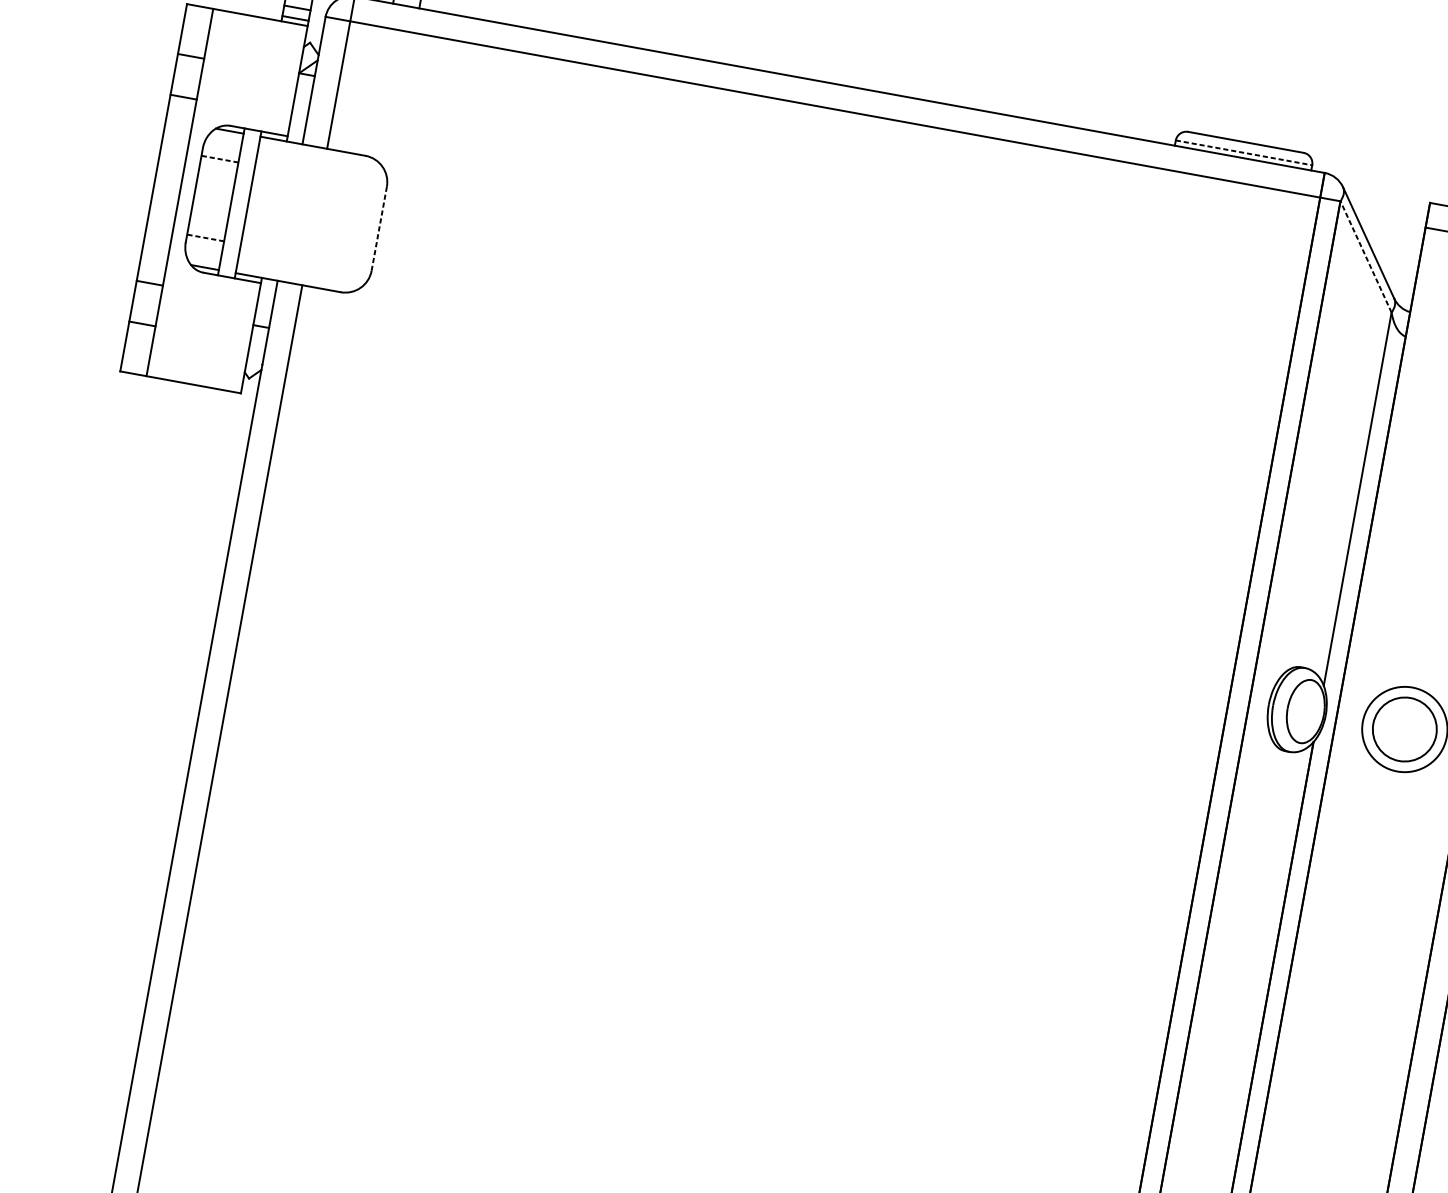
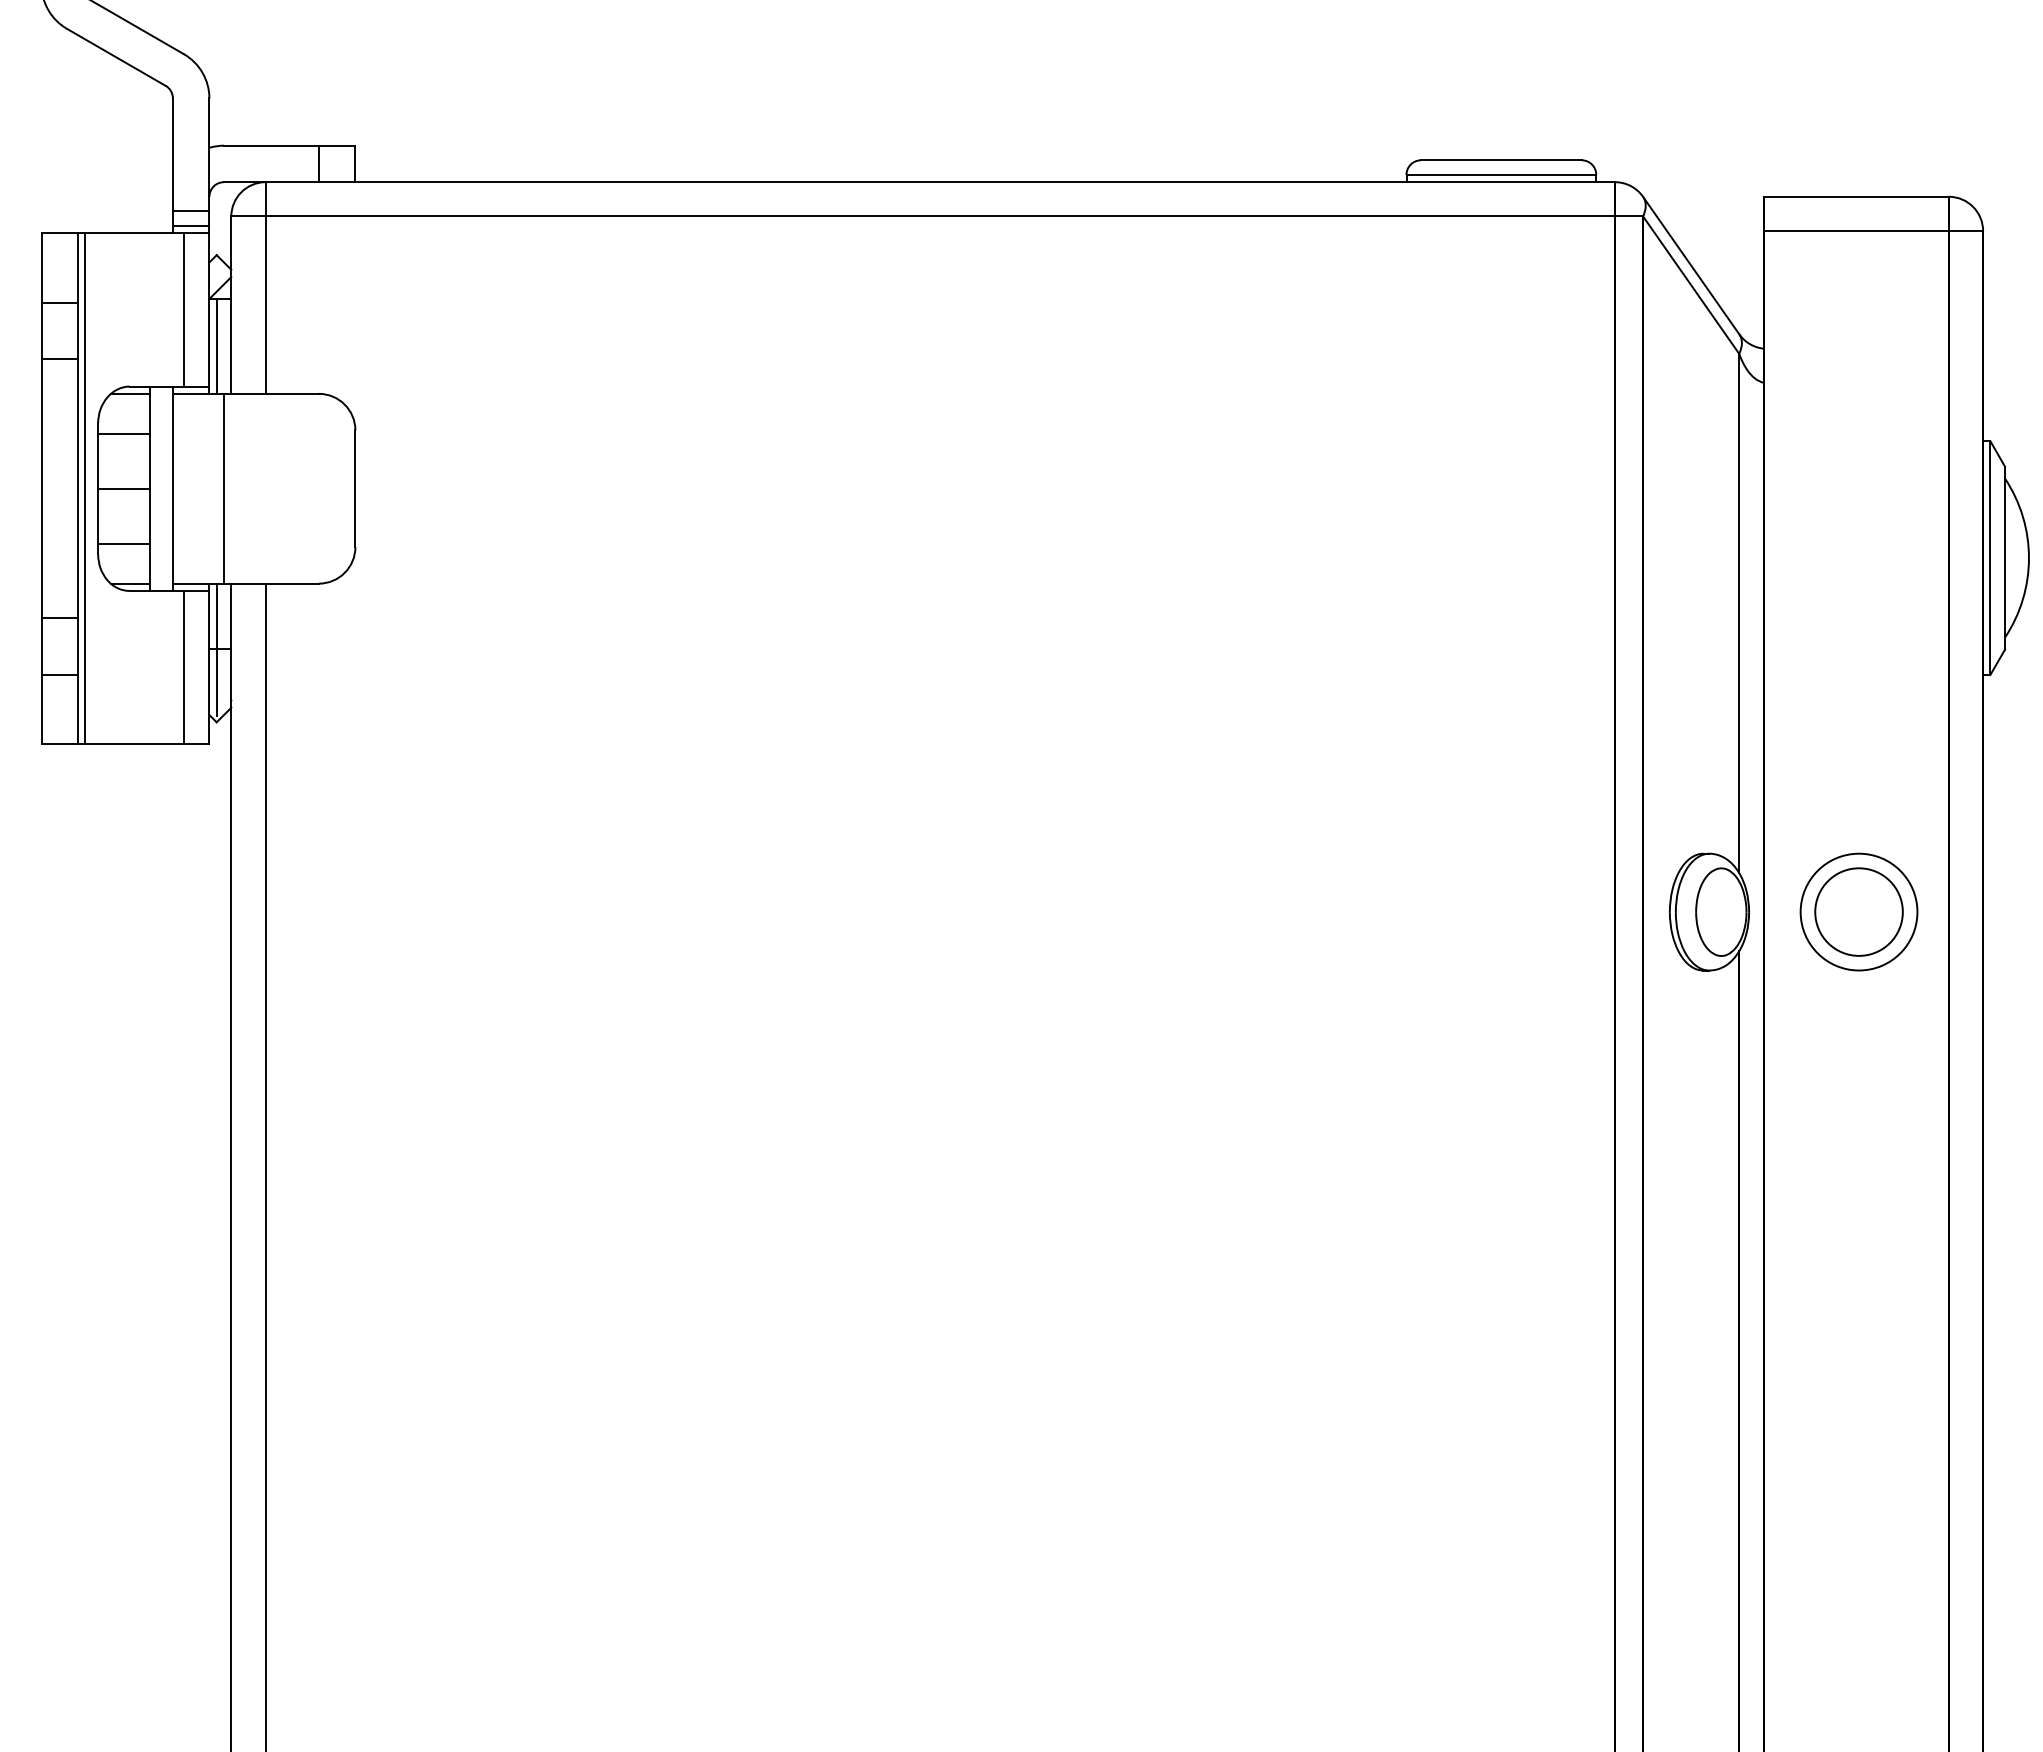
line: (279, 77) -> (183, 309), added
line: (298, 107) -> (216, 345), added
line: (1244, 152) -> (1501, 174), dashed -> solid
line: (219, 159) -> (123, 434), dashed -> solid
line: (185, 193) -> (85, 488), added
line: (212, 198) -> (123, 488), added
line: (285, 211) -> (224, 488), added
line: (379, 229) -> (355, 489), dashed -> solid
line: (205, 237) -> (123, 543), dashed -> solid
line: (1366, 257) -> (1691, 285), dashed -> solid
line: (258, 326) -> (216, 649), added
line: (232, 334) -> (183, 667), added

